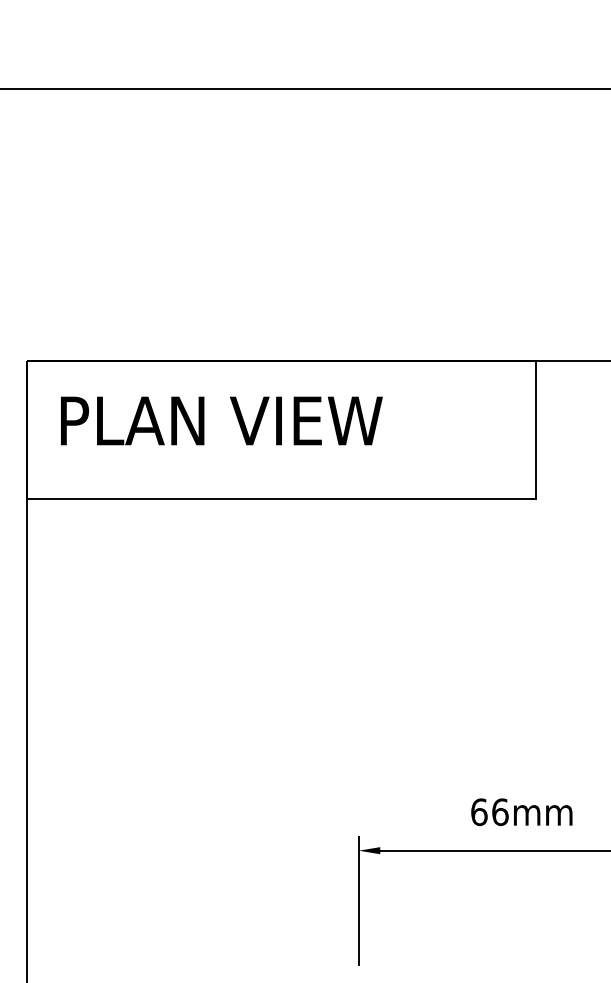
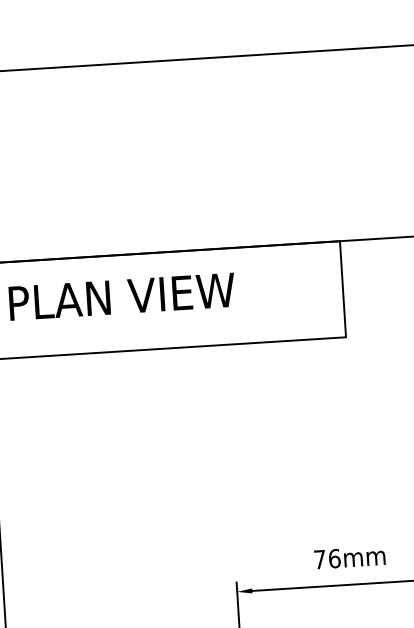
text: (479, 812) -> (320, 559), 66mm -> 76mm

